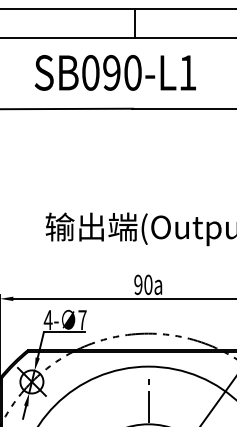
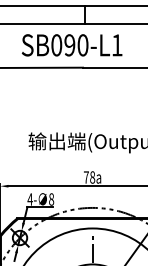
text: (143, 284) -> (89, 177), 90 -> 78
text: (82, 320) -> (51, 199), 7 -> 8

